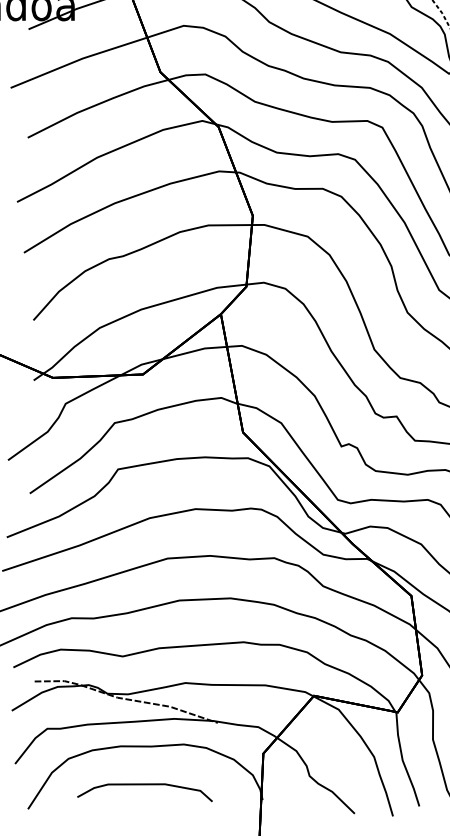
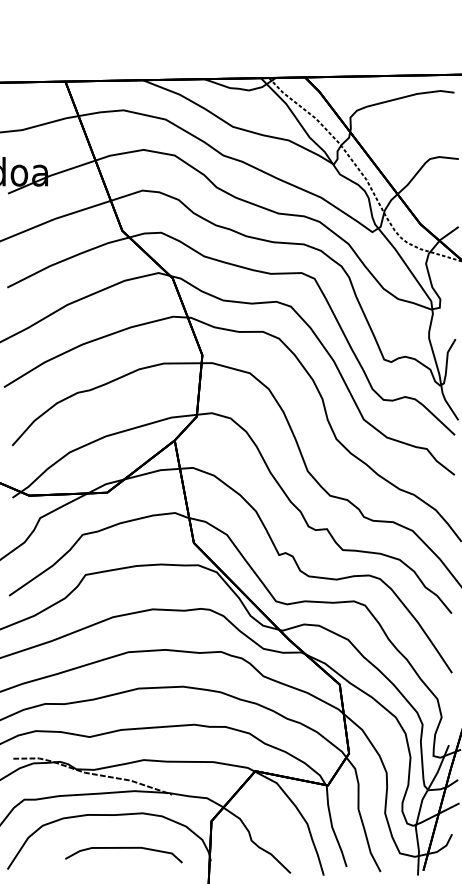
curve: (144, 785) -> (123, 848), moved

